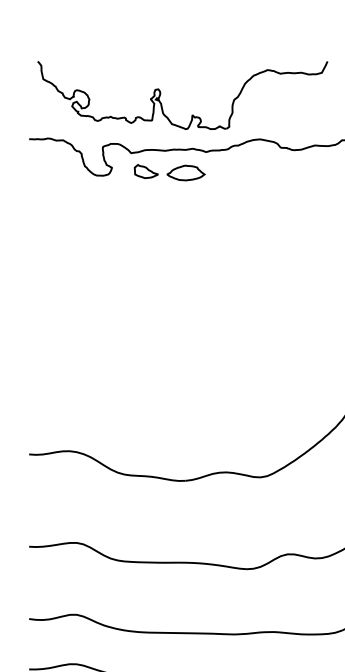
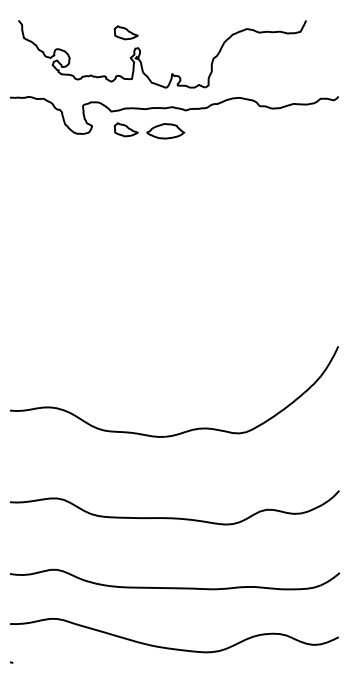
part: (145, 73) -> (125, 32), added

